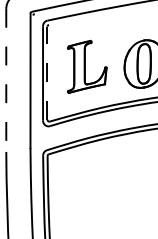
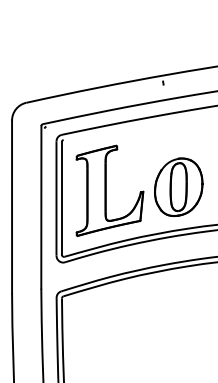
part: (86, 66) -> (109, 190), size x1.43
line: (47, 72) -> (61, 197), dashed -> solid
line: (6, 80) -> (12, 207), dashed -> solid

